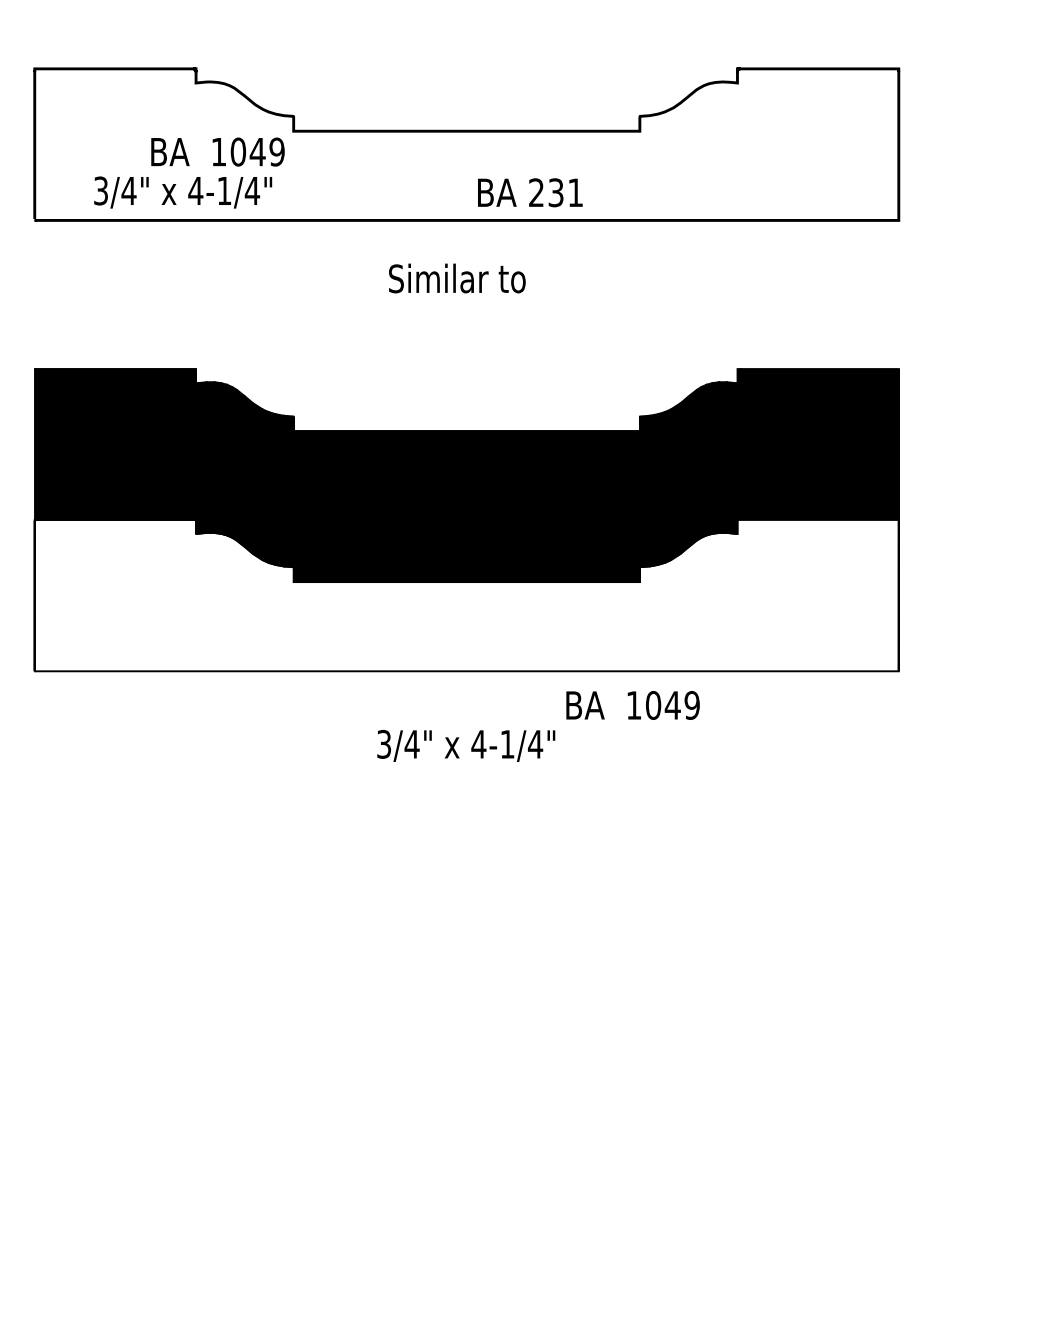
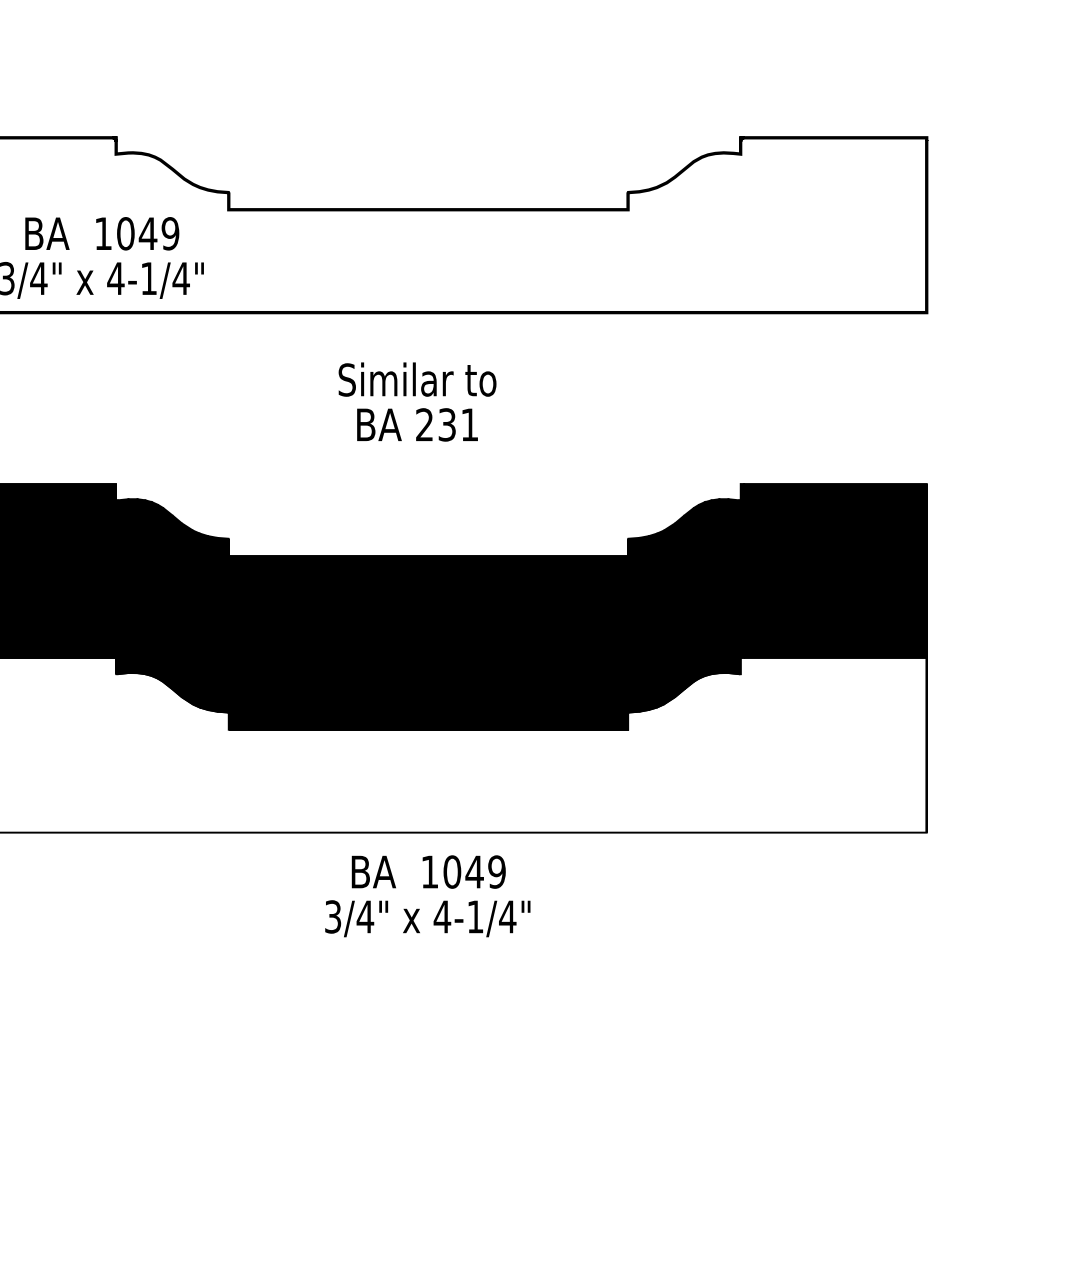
text: (217, 151) -> (101, 233), moved
text: (530, 192) -> (417, 424), moved
text: (632, 705) -> (428, 872), moved

